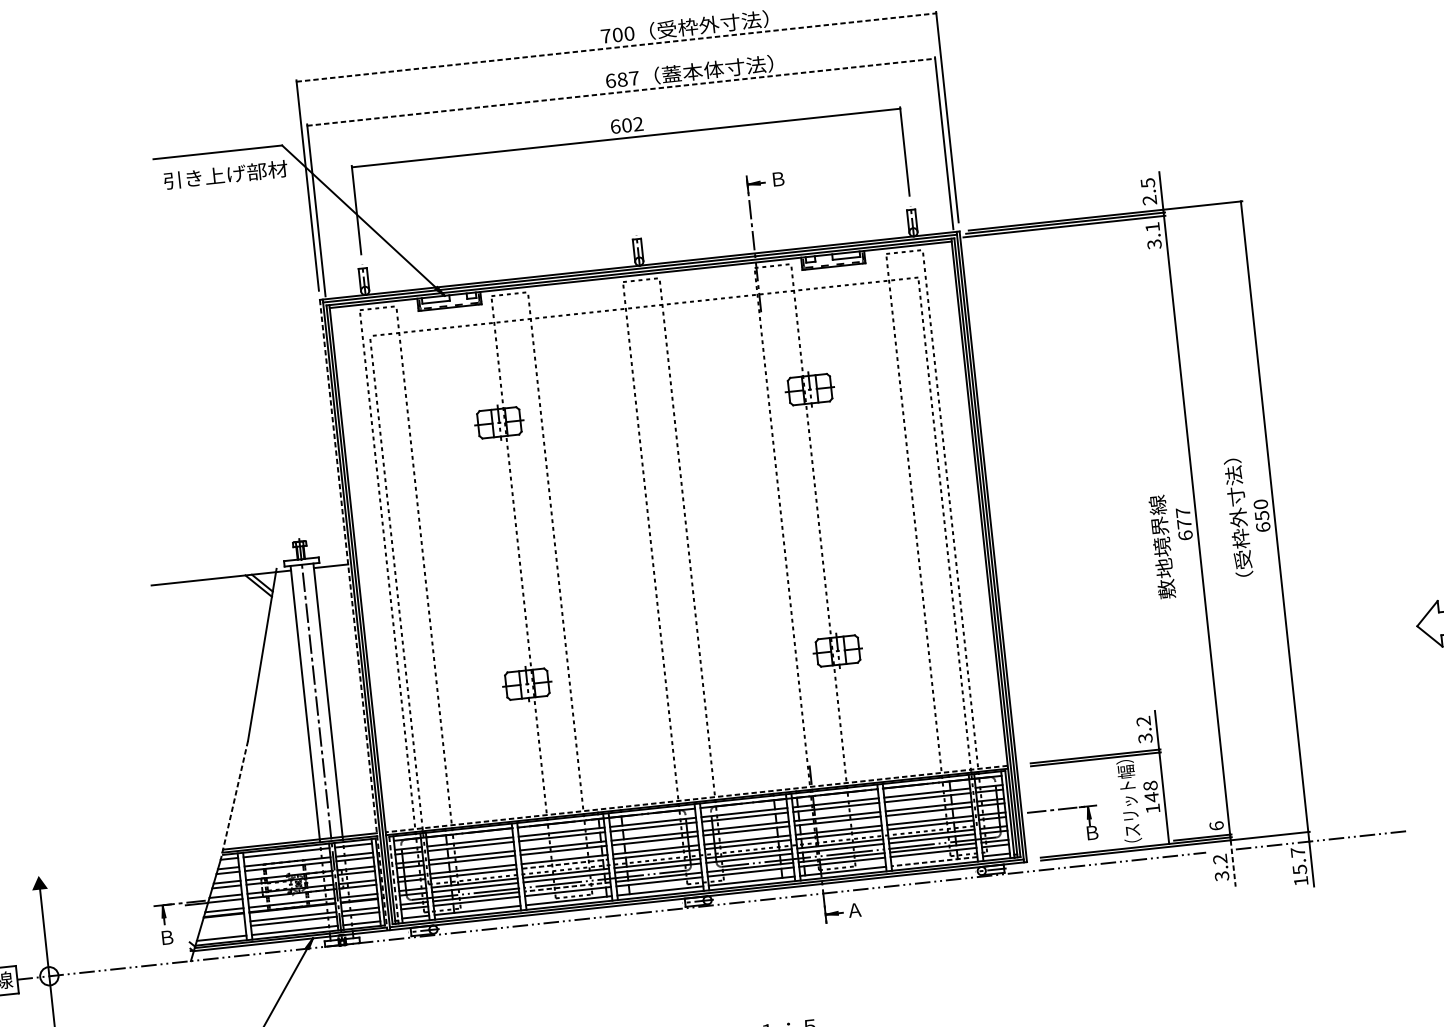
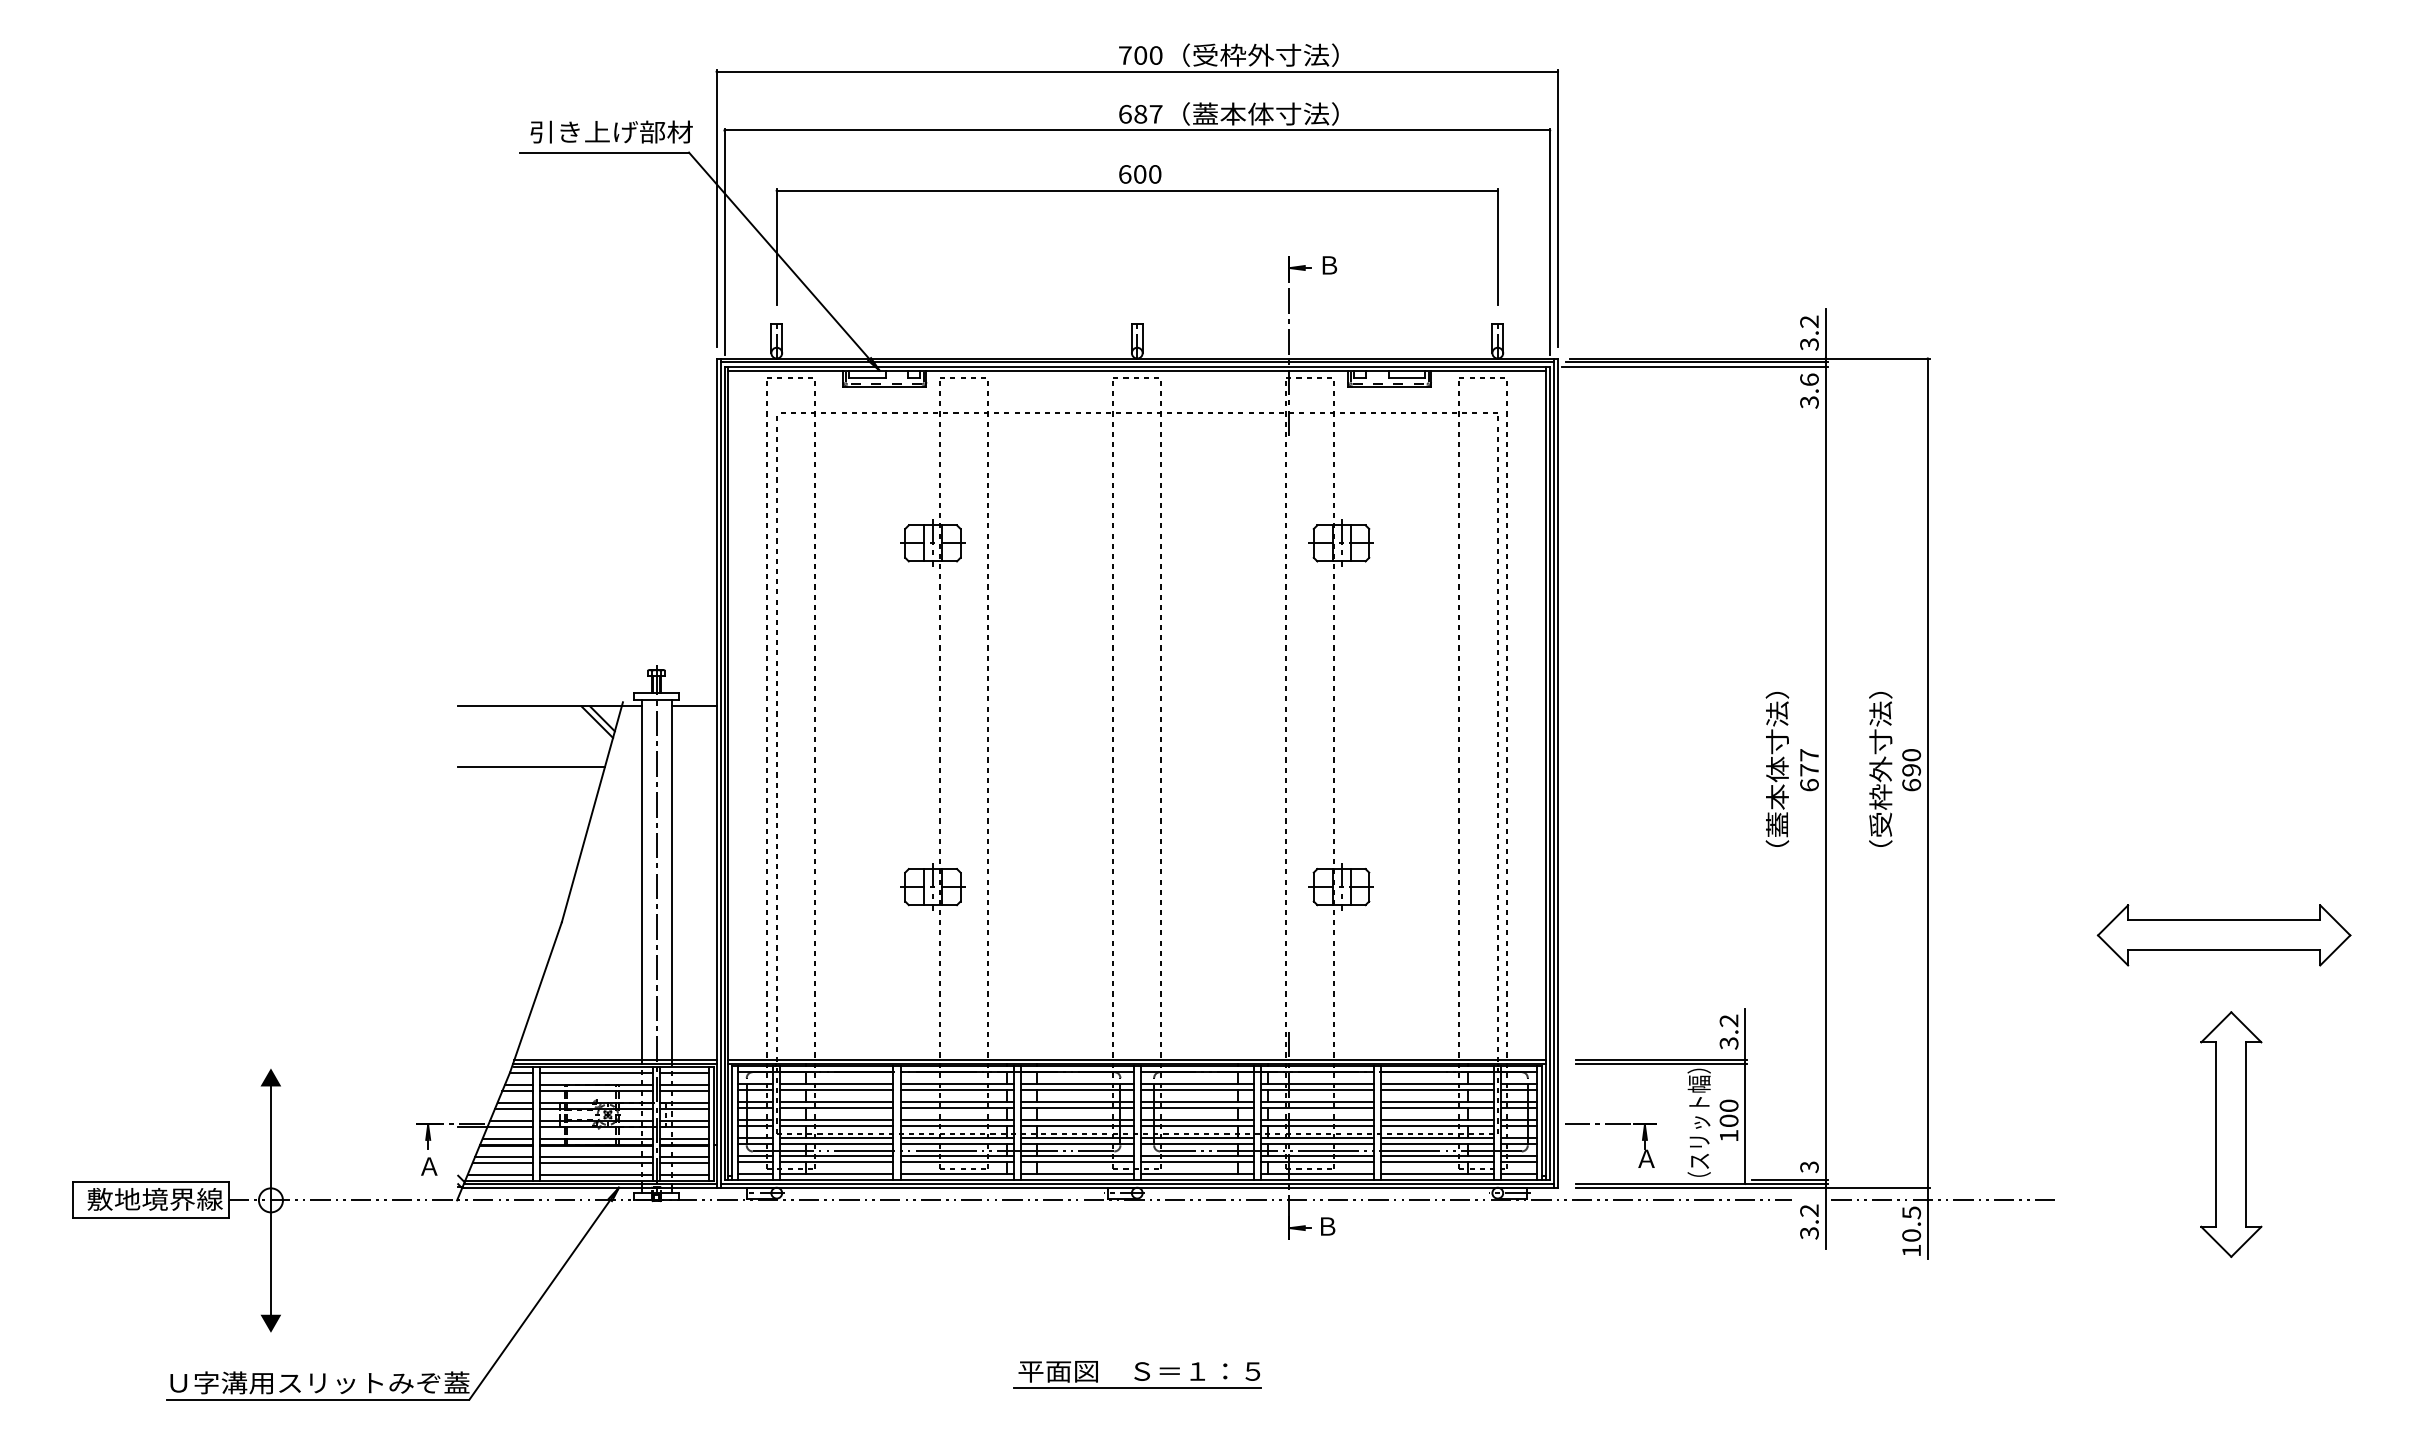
line: (616, 47) -> (1137, 71), dashed -> solid
line: (621, 92) -> (1137, 130), dashed -> solid
text: (638, 124) -> (1155, 174), 602 -> 600
text: (225, 174) -> (611, 131), moved
text: (1148, 191) -> (1809, 332), 2.5 -> 3.2
text: (1152, 226) -> (1809, 379), 3.1 -> 3.6
text: (1262, 516) -> (1911, 770), 650 -> 690
text: (1160, 532) -> (1777, 777), 敷地境界線 -> （蓋本体寸法）
line: (353, 615) -> (716, 773), dashed -> solid
line: (212, 625) -> (531, 766), added
text: (1150, 791) -> (1728, 1113), 148 -> 100
line: (696, 798) -> (1137, 1059), dashed -> solid
line: (234, 800) -> (535, 997), dashed -> solid
text: (1216, 826) -> (1809, 1167), 6 -> 3
text: (1092, 832) -> (1646, 1158), Ｂ -> Ａ
line: (934, 861) -> (1437, 1174), dashed -> solid
text: (1298, 861) -> (1911, 1224), 15.7 -> 10.5
line: (1233, 863) -> (1825, 1218), dashed -> solid
line: (565, 864) -> (957, 1126), dashed -> solid
line: (394, 880) -> (732, 1123), dashed -> solid
line: (567, 887) -> (956, 1156), dashed -> solid
text: (854, 910) -> (1327, 1226), Ａ -> Ｂ
line: (222, 924) -> (503, 1156), added
line: (222, 928) -> (502, 1162), added
text: (167, 937) -> (429, 1166), Ｂ -> Ａ

